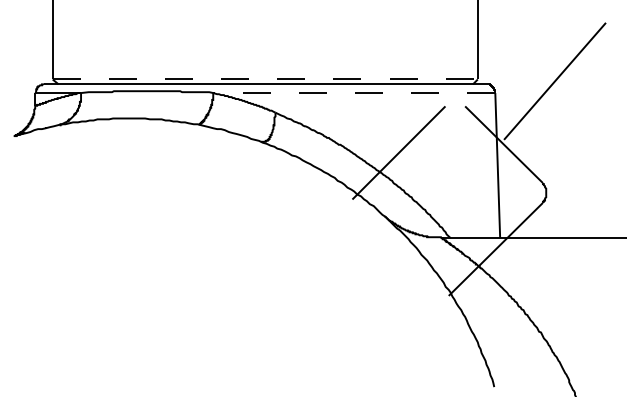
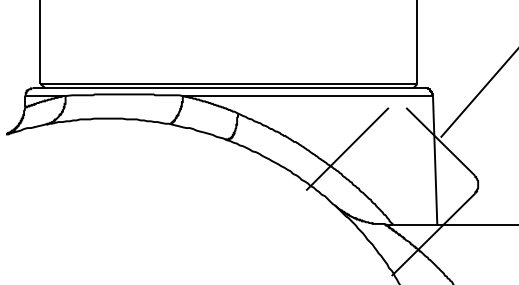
line: (265, 79) -> (229, 84), dashed -> solid
line: (353, 93) -> (307, 96), dashed -> solid

